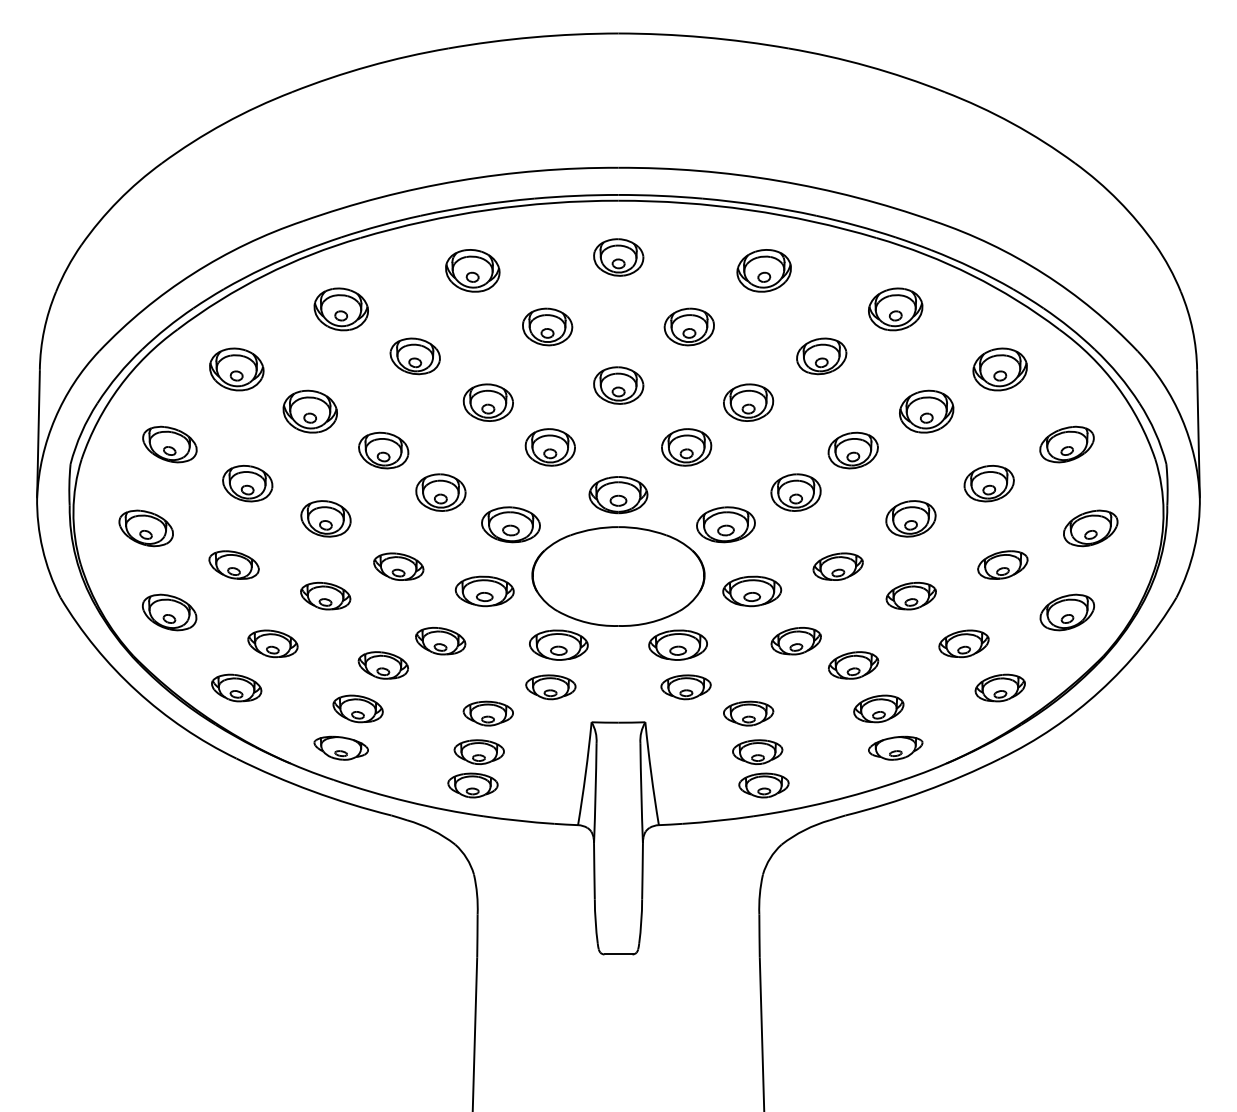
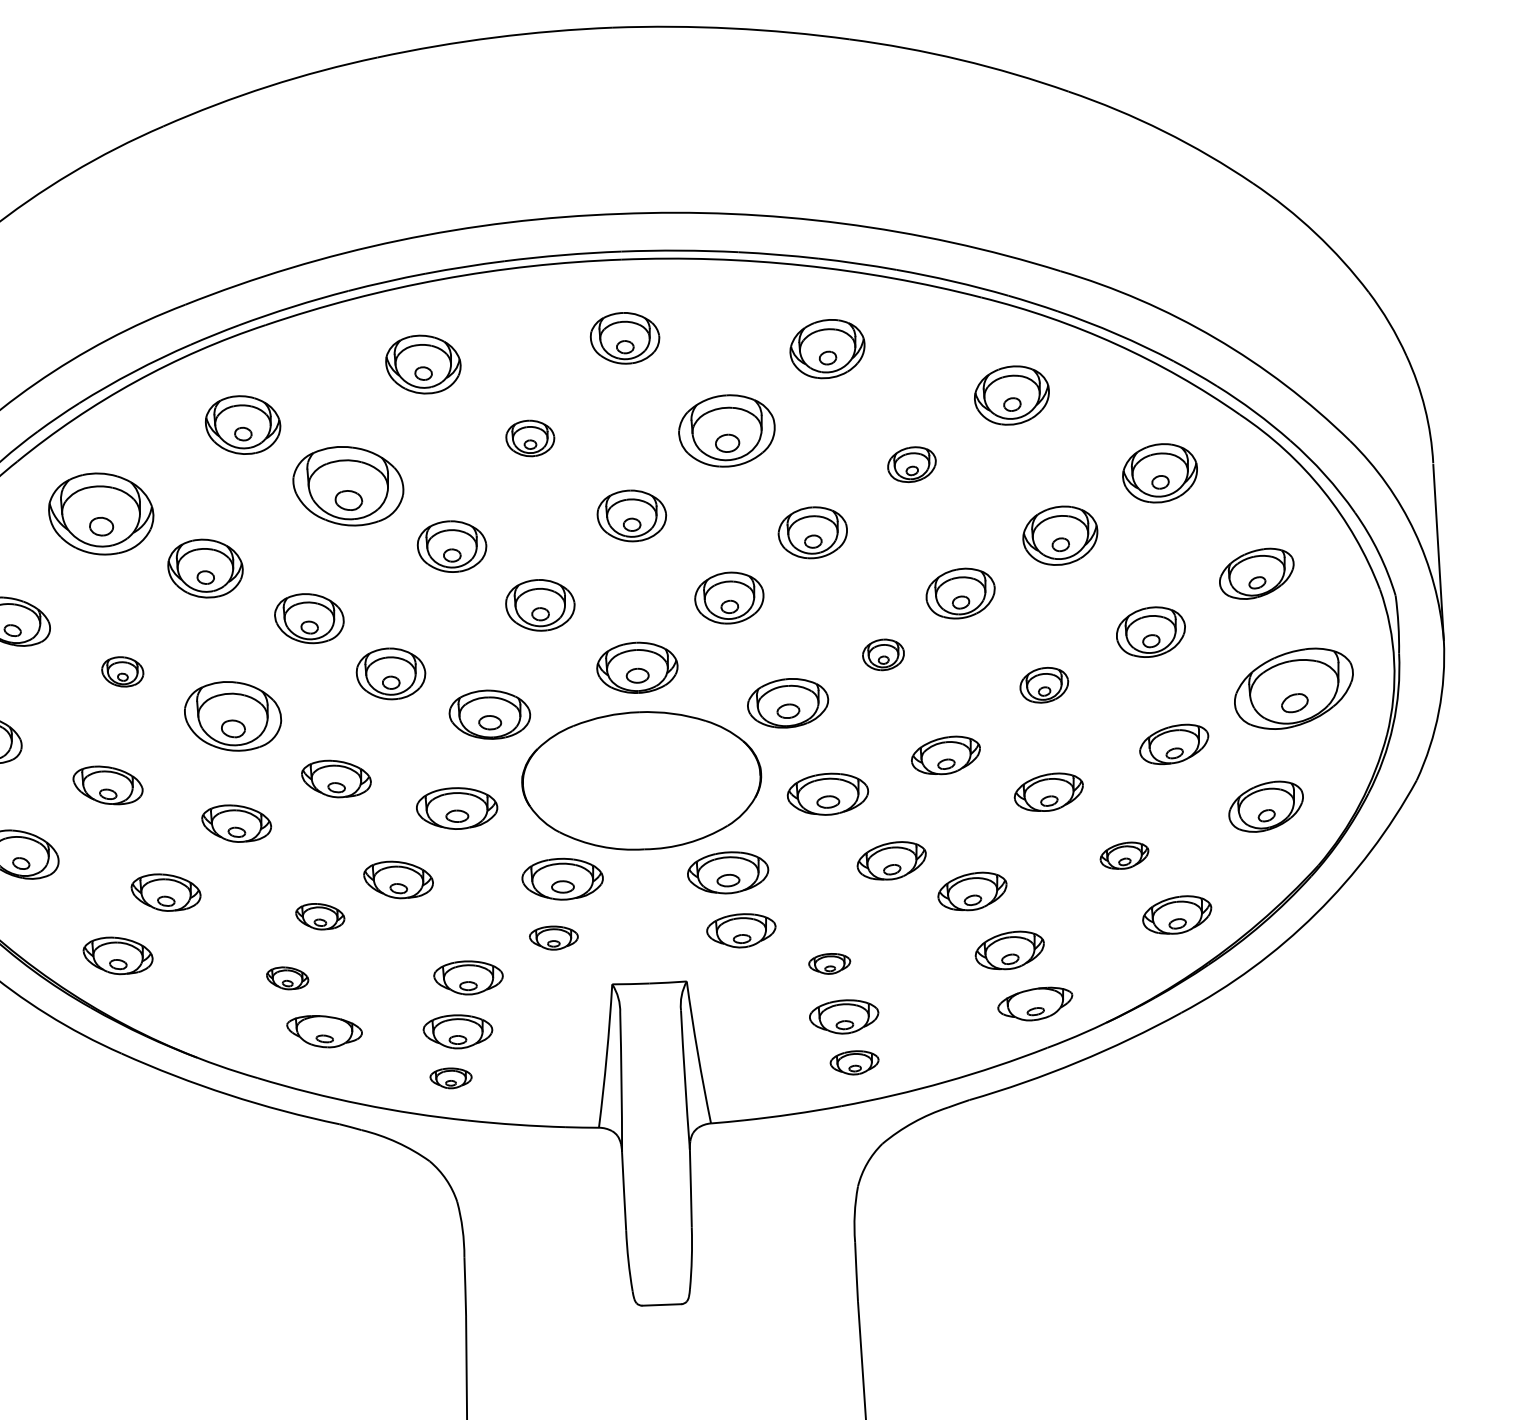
part: (547, 326) -> (529, 437), size x0.7
part: (688, 326) -> (725, 430), size x1.4
part: (414, 356) -> (347, 486), size x1.6
part: (821, 356) -> (911, 464), size x0.7
part: (236, 369) -> (100, 514), size x1.4
part: (247, 483) -> (122, 671), size x0.6
part: (795, 492) -> (882, 654), size x0.6
part: (325, 518) -> (232, 715), size x1.4
part: (910, 518) -> (1043, 684), size x0.7
part: (1090, 528) -> (1293, 689), size x1.6
part: (963, 643) -> (1123, 855), size x0.7
part: (382, 665) -> (319, 916), size x0.7
part: (550, 687) -> (553, 938), size x0.7
part: (357, 708) -> (286, 977), size x0.6
part: (748, 713) -> (829, 963), size x0.6
part: (340, 747) -> (323, 1030), moved
part: (472, 785) -> (450, 1078), size x0.6
part: (763, 785) -> (854, 1062), size x0.7

